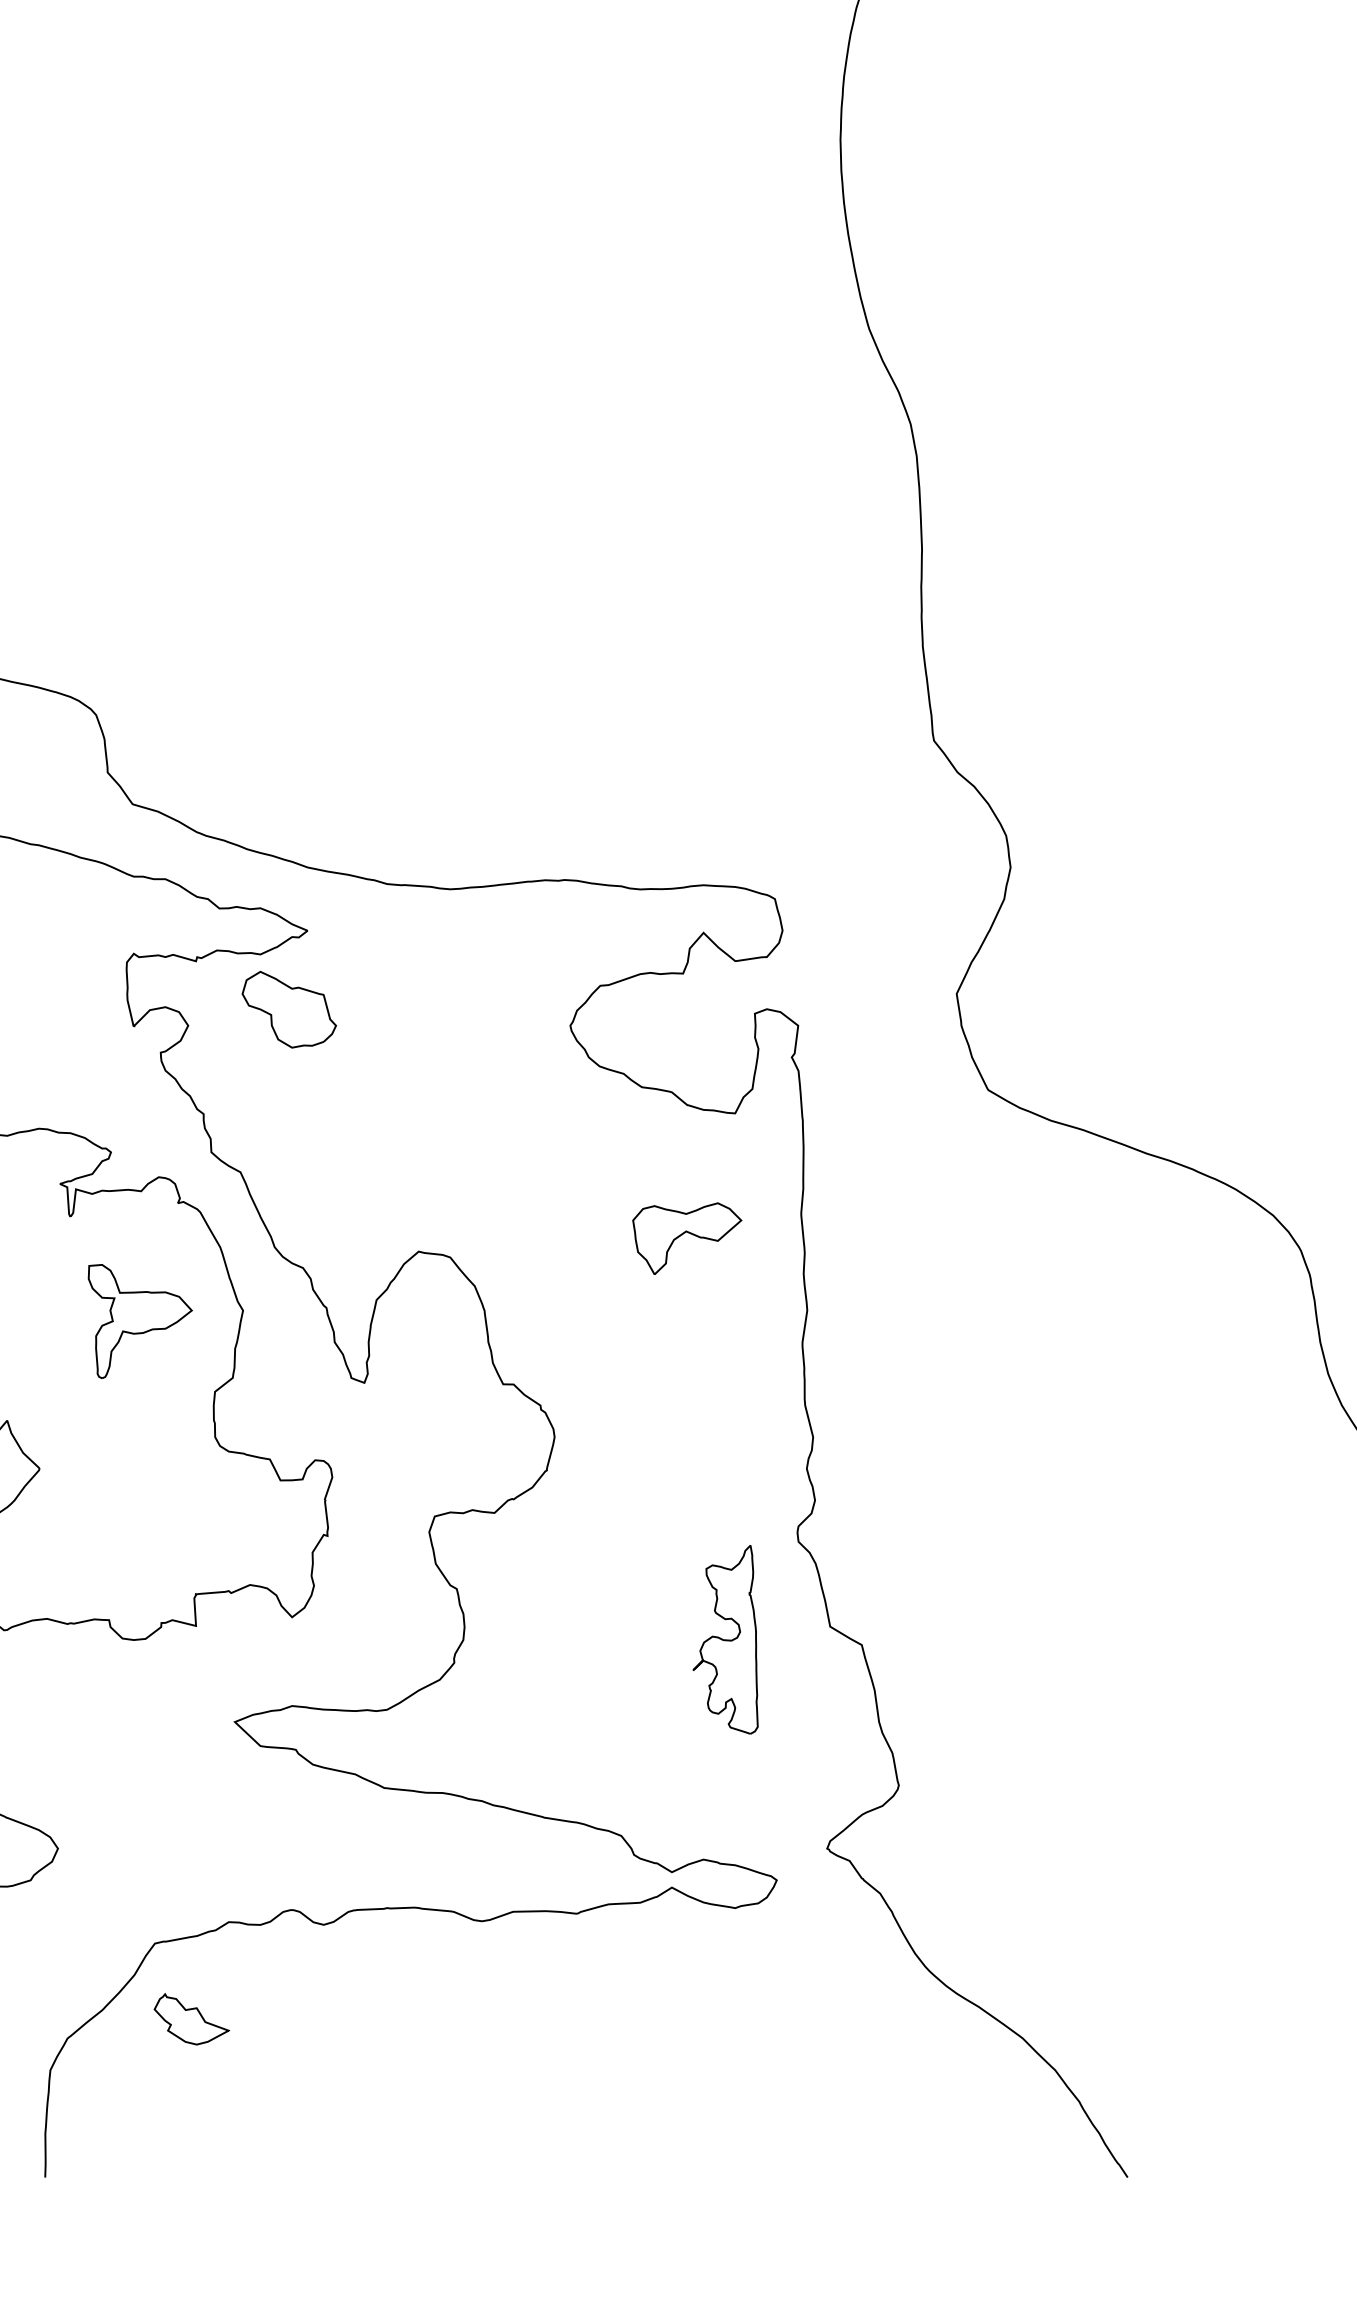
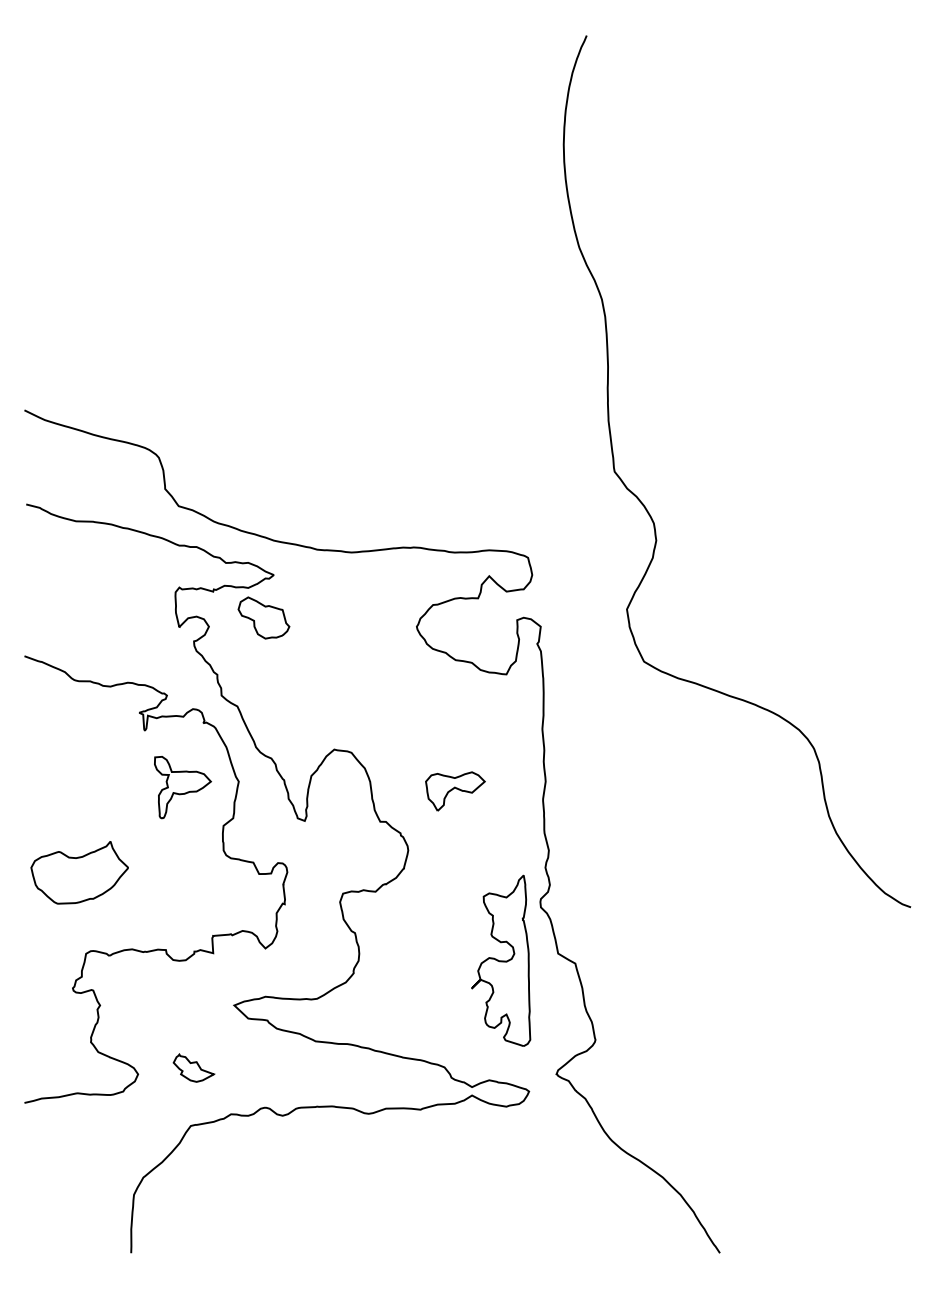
part: (687, 1238) -> (455, 791), moved
part: (726, 1639) -> (501, 960), size x1.67
part: (191, 2018) -> (193, 1067), moved

